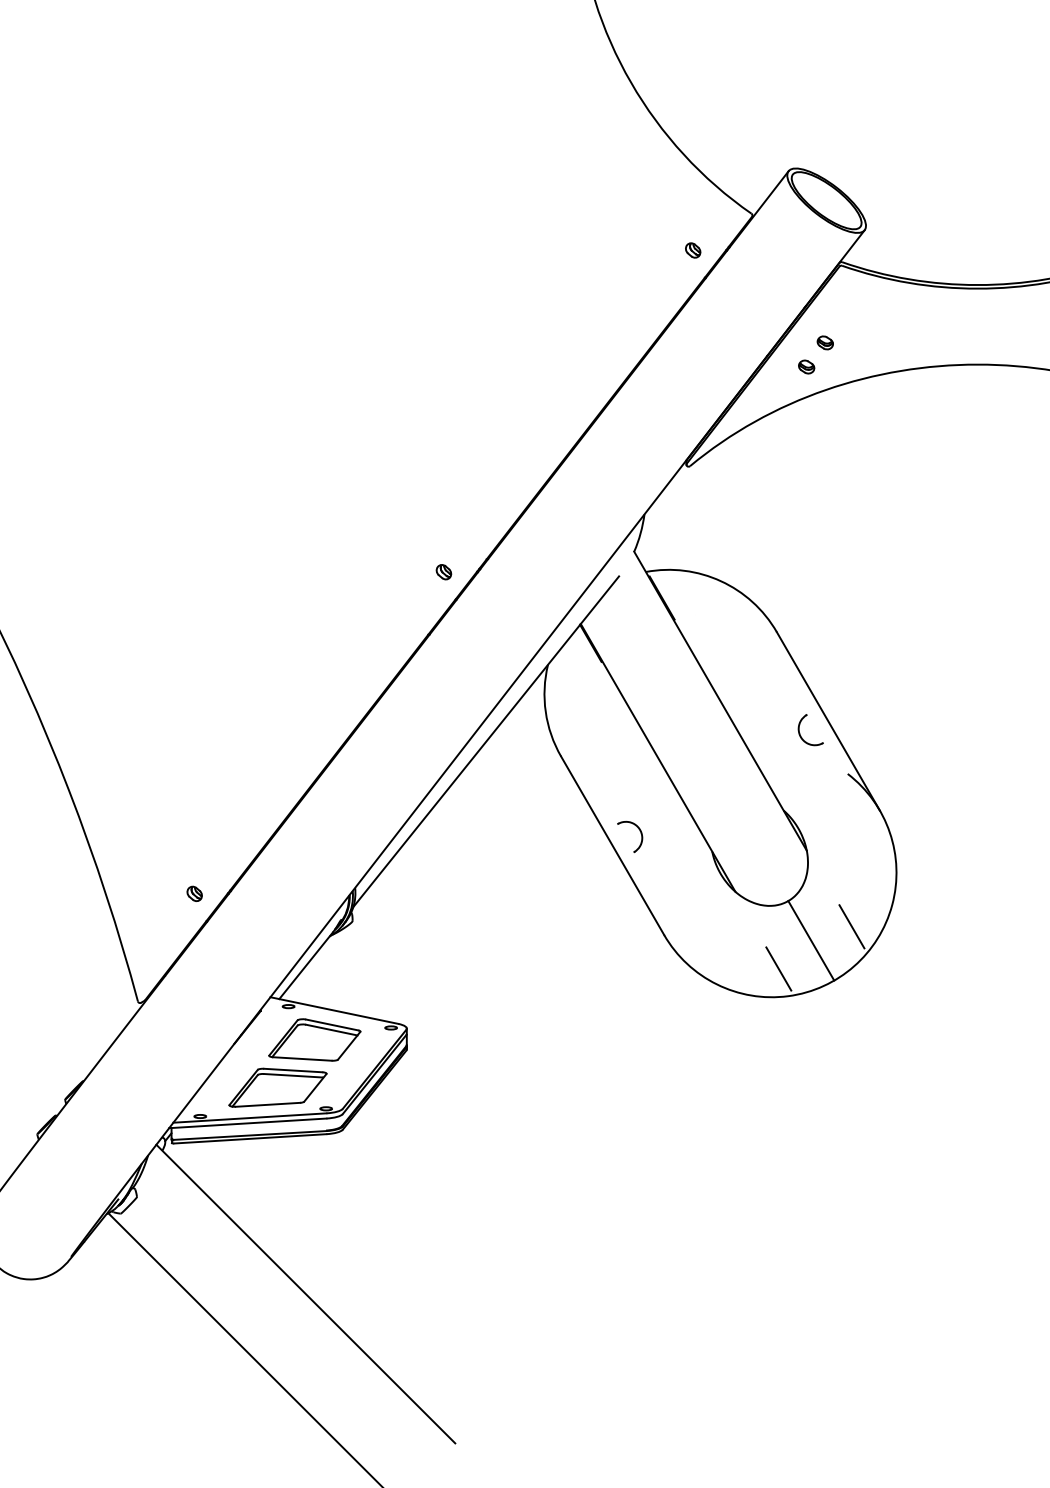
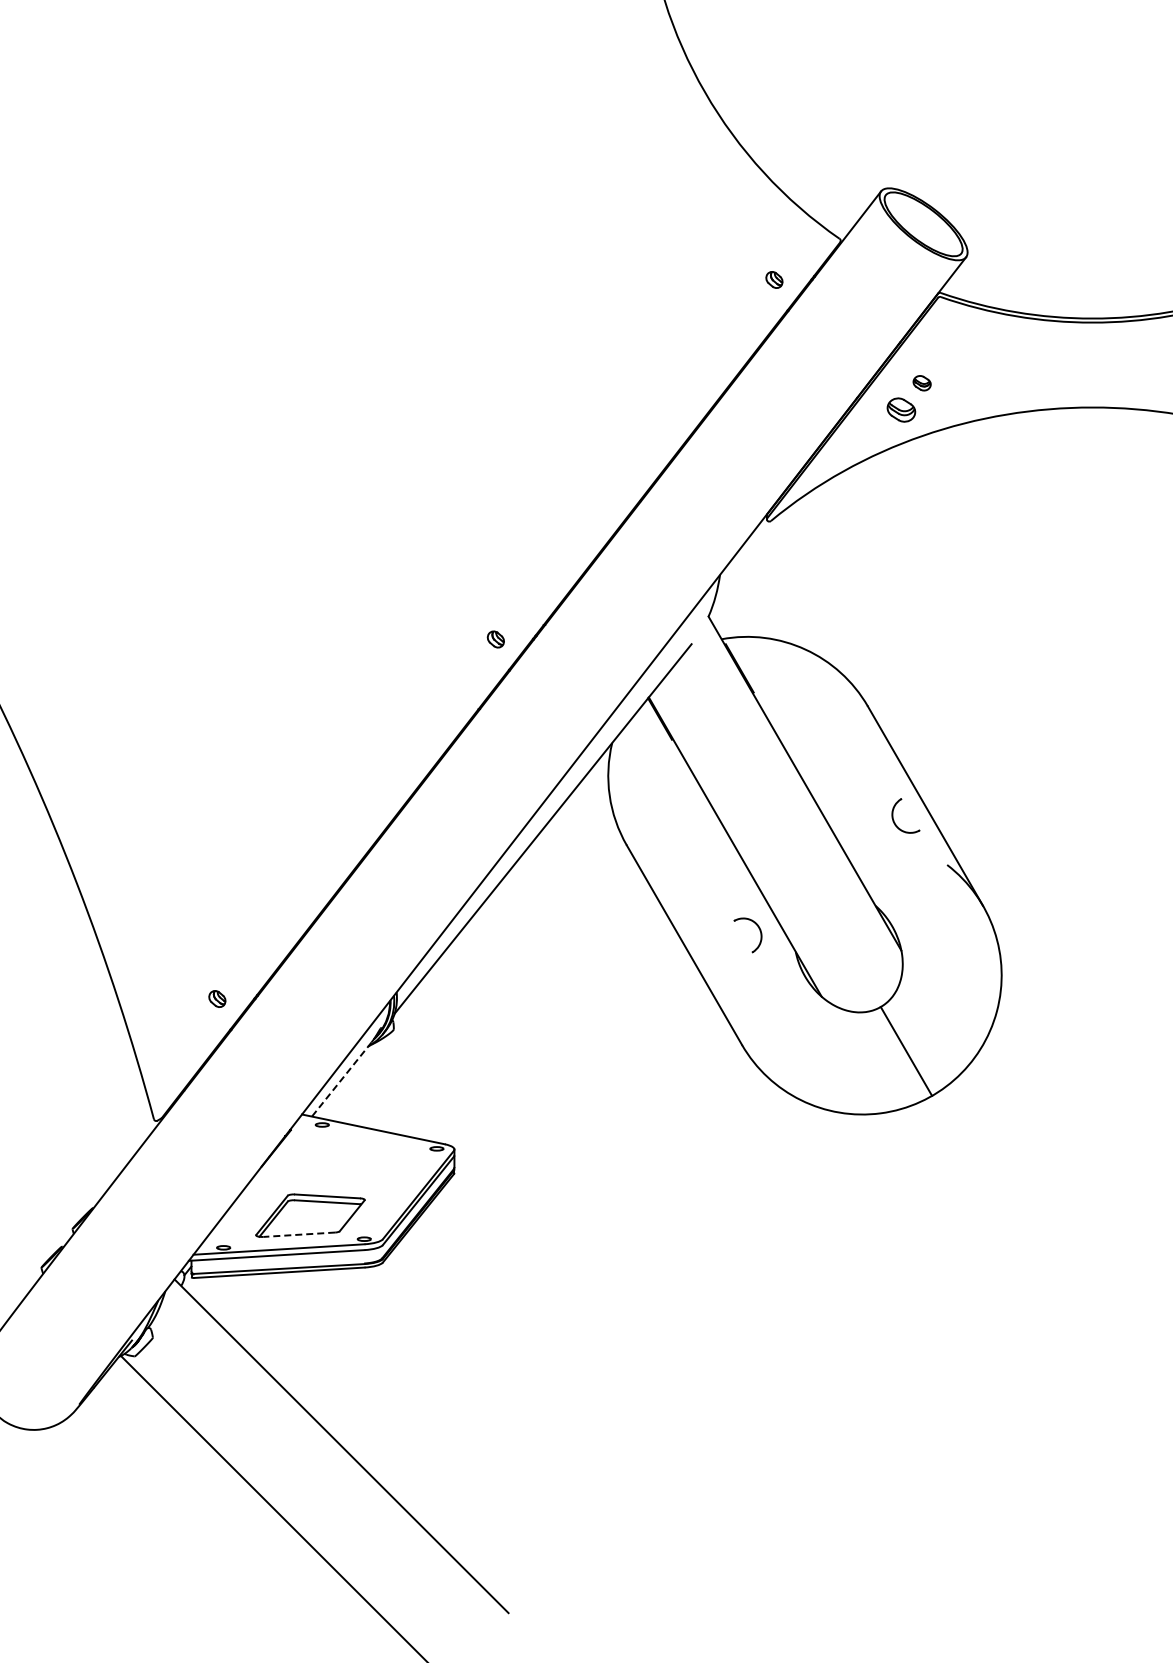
part: (805, 367) -> (900, 410), size x1.6
part: (640, 833) -> (759, 931), moved
line: (851, 926) -> (951, 1035), removed
line: (305, 965) -> (341, 1079), solid -> dashed
line: (779, 968) -> (870, 1082), removed
part: (314, 1040) -> (351, 1162), removed
line: (268, 1104) -> (299, 1234), solid -> dashed

